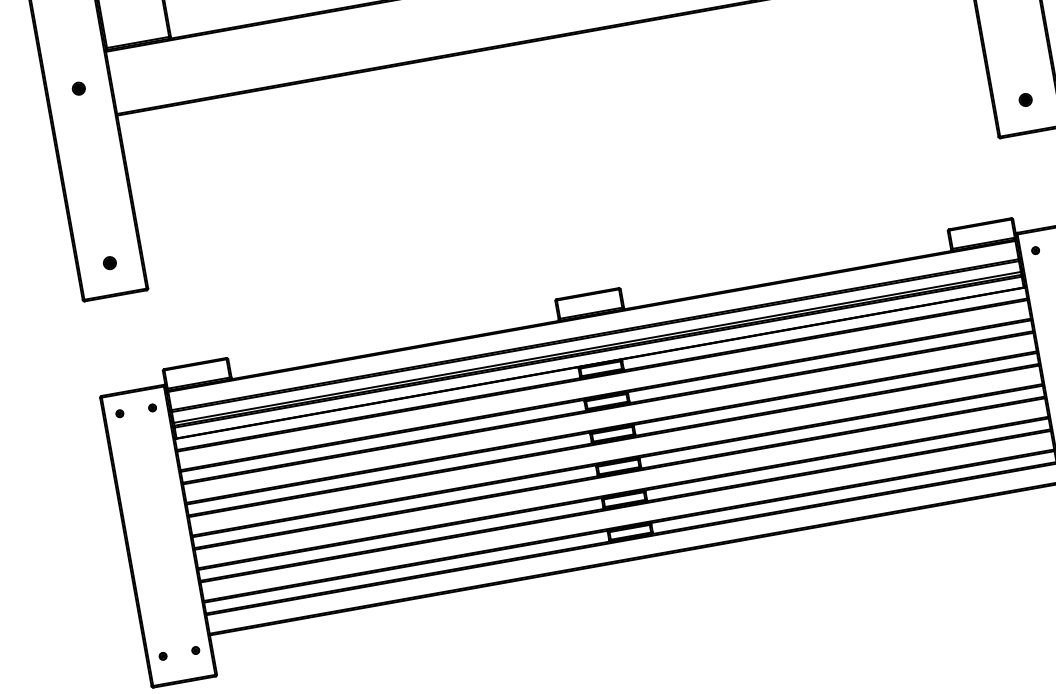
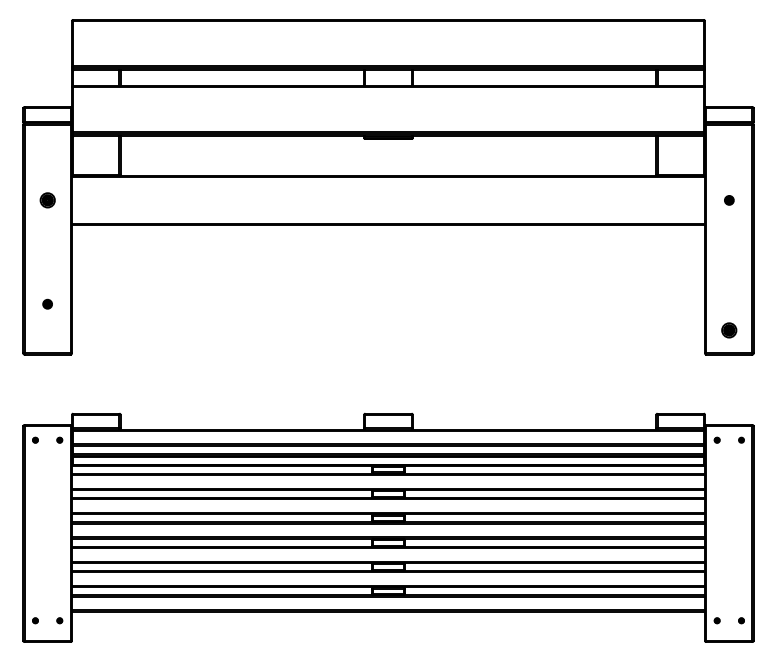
part: (78, 88) -> (47, 200), size x1.6
part: (1025, 98) -> (729, 329), size x1.6
part: (109, 262) -> (47, 303), moved

